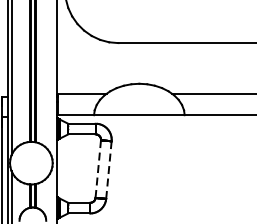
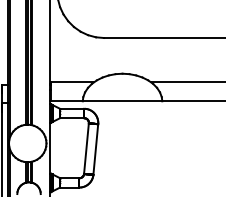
line: (98, 168) -> (86, 148), dashed -> solid
line: (108, 170) -> (95, 149), dashed -> solid

